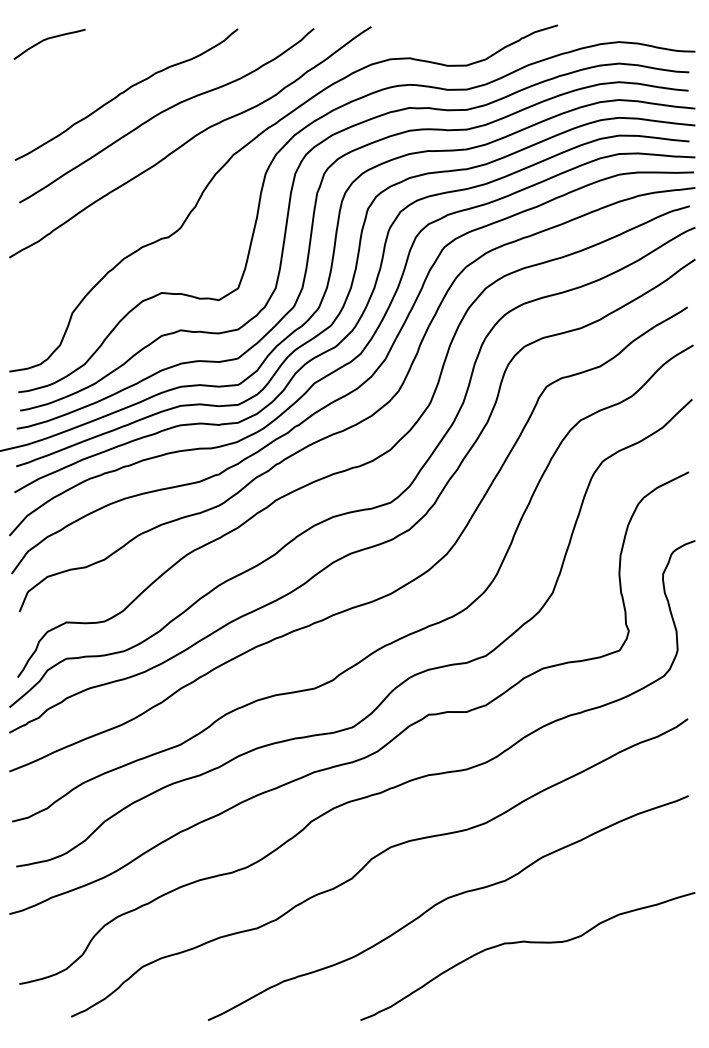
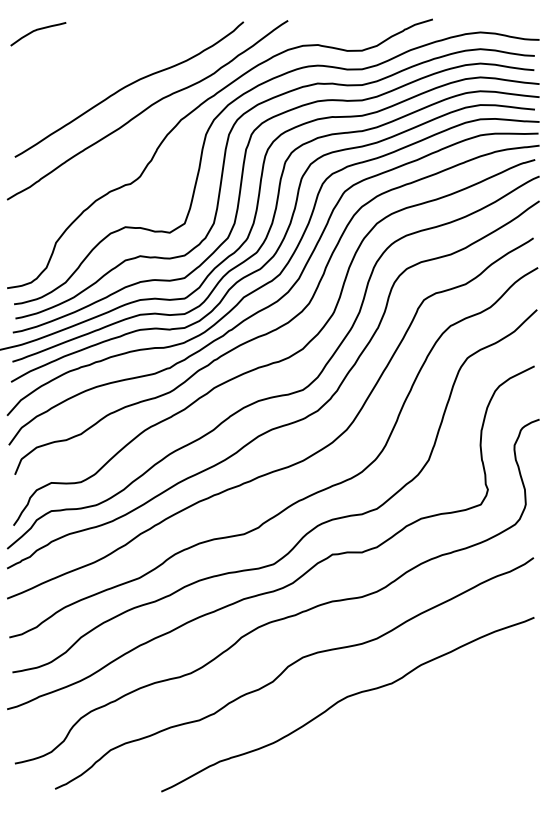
curve: (124, 93) -> (96, 72), removed
curve: (530, 944) -> (411, 732), removed

